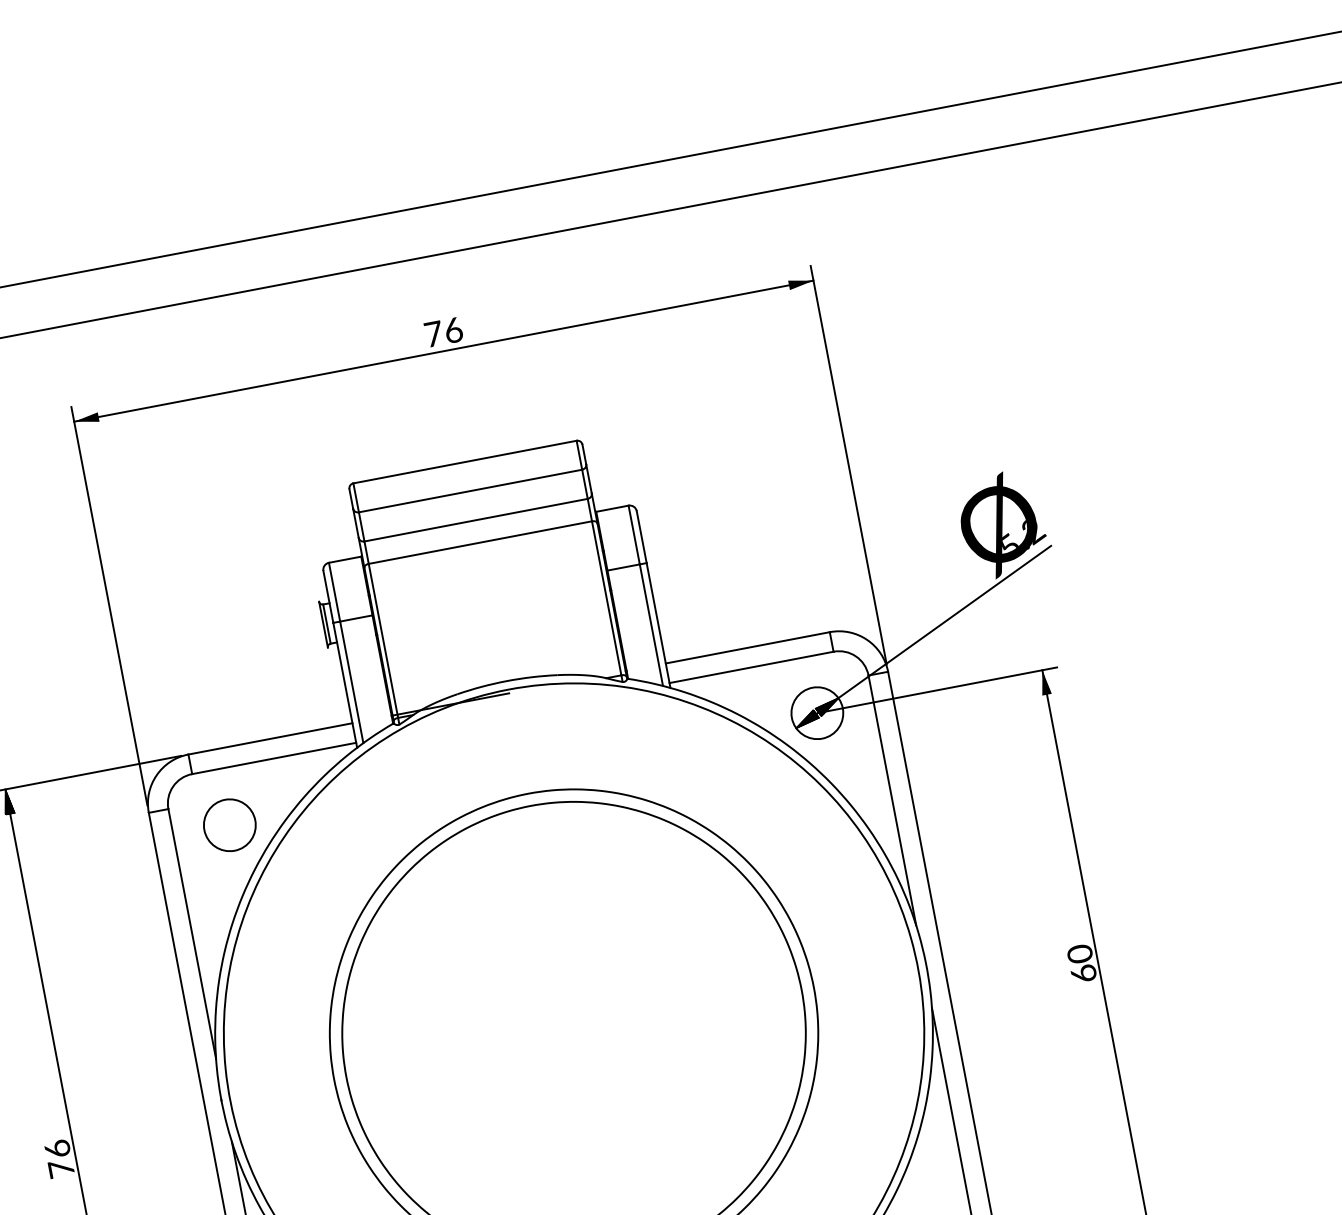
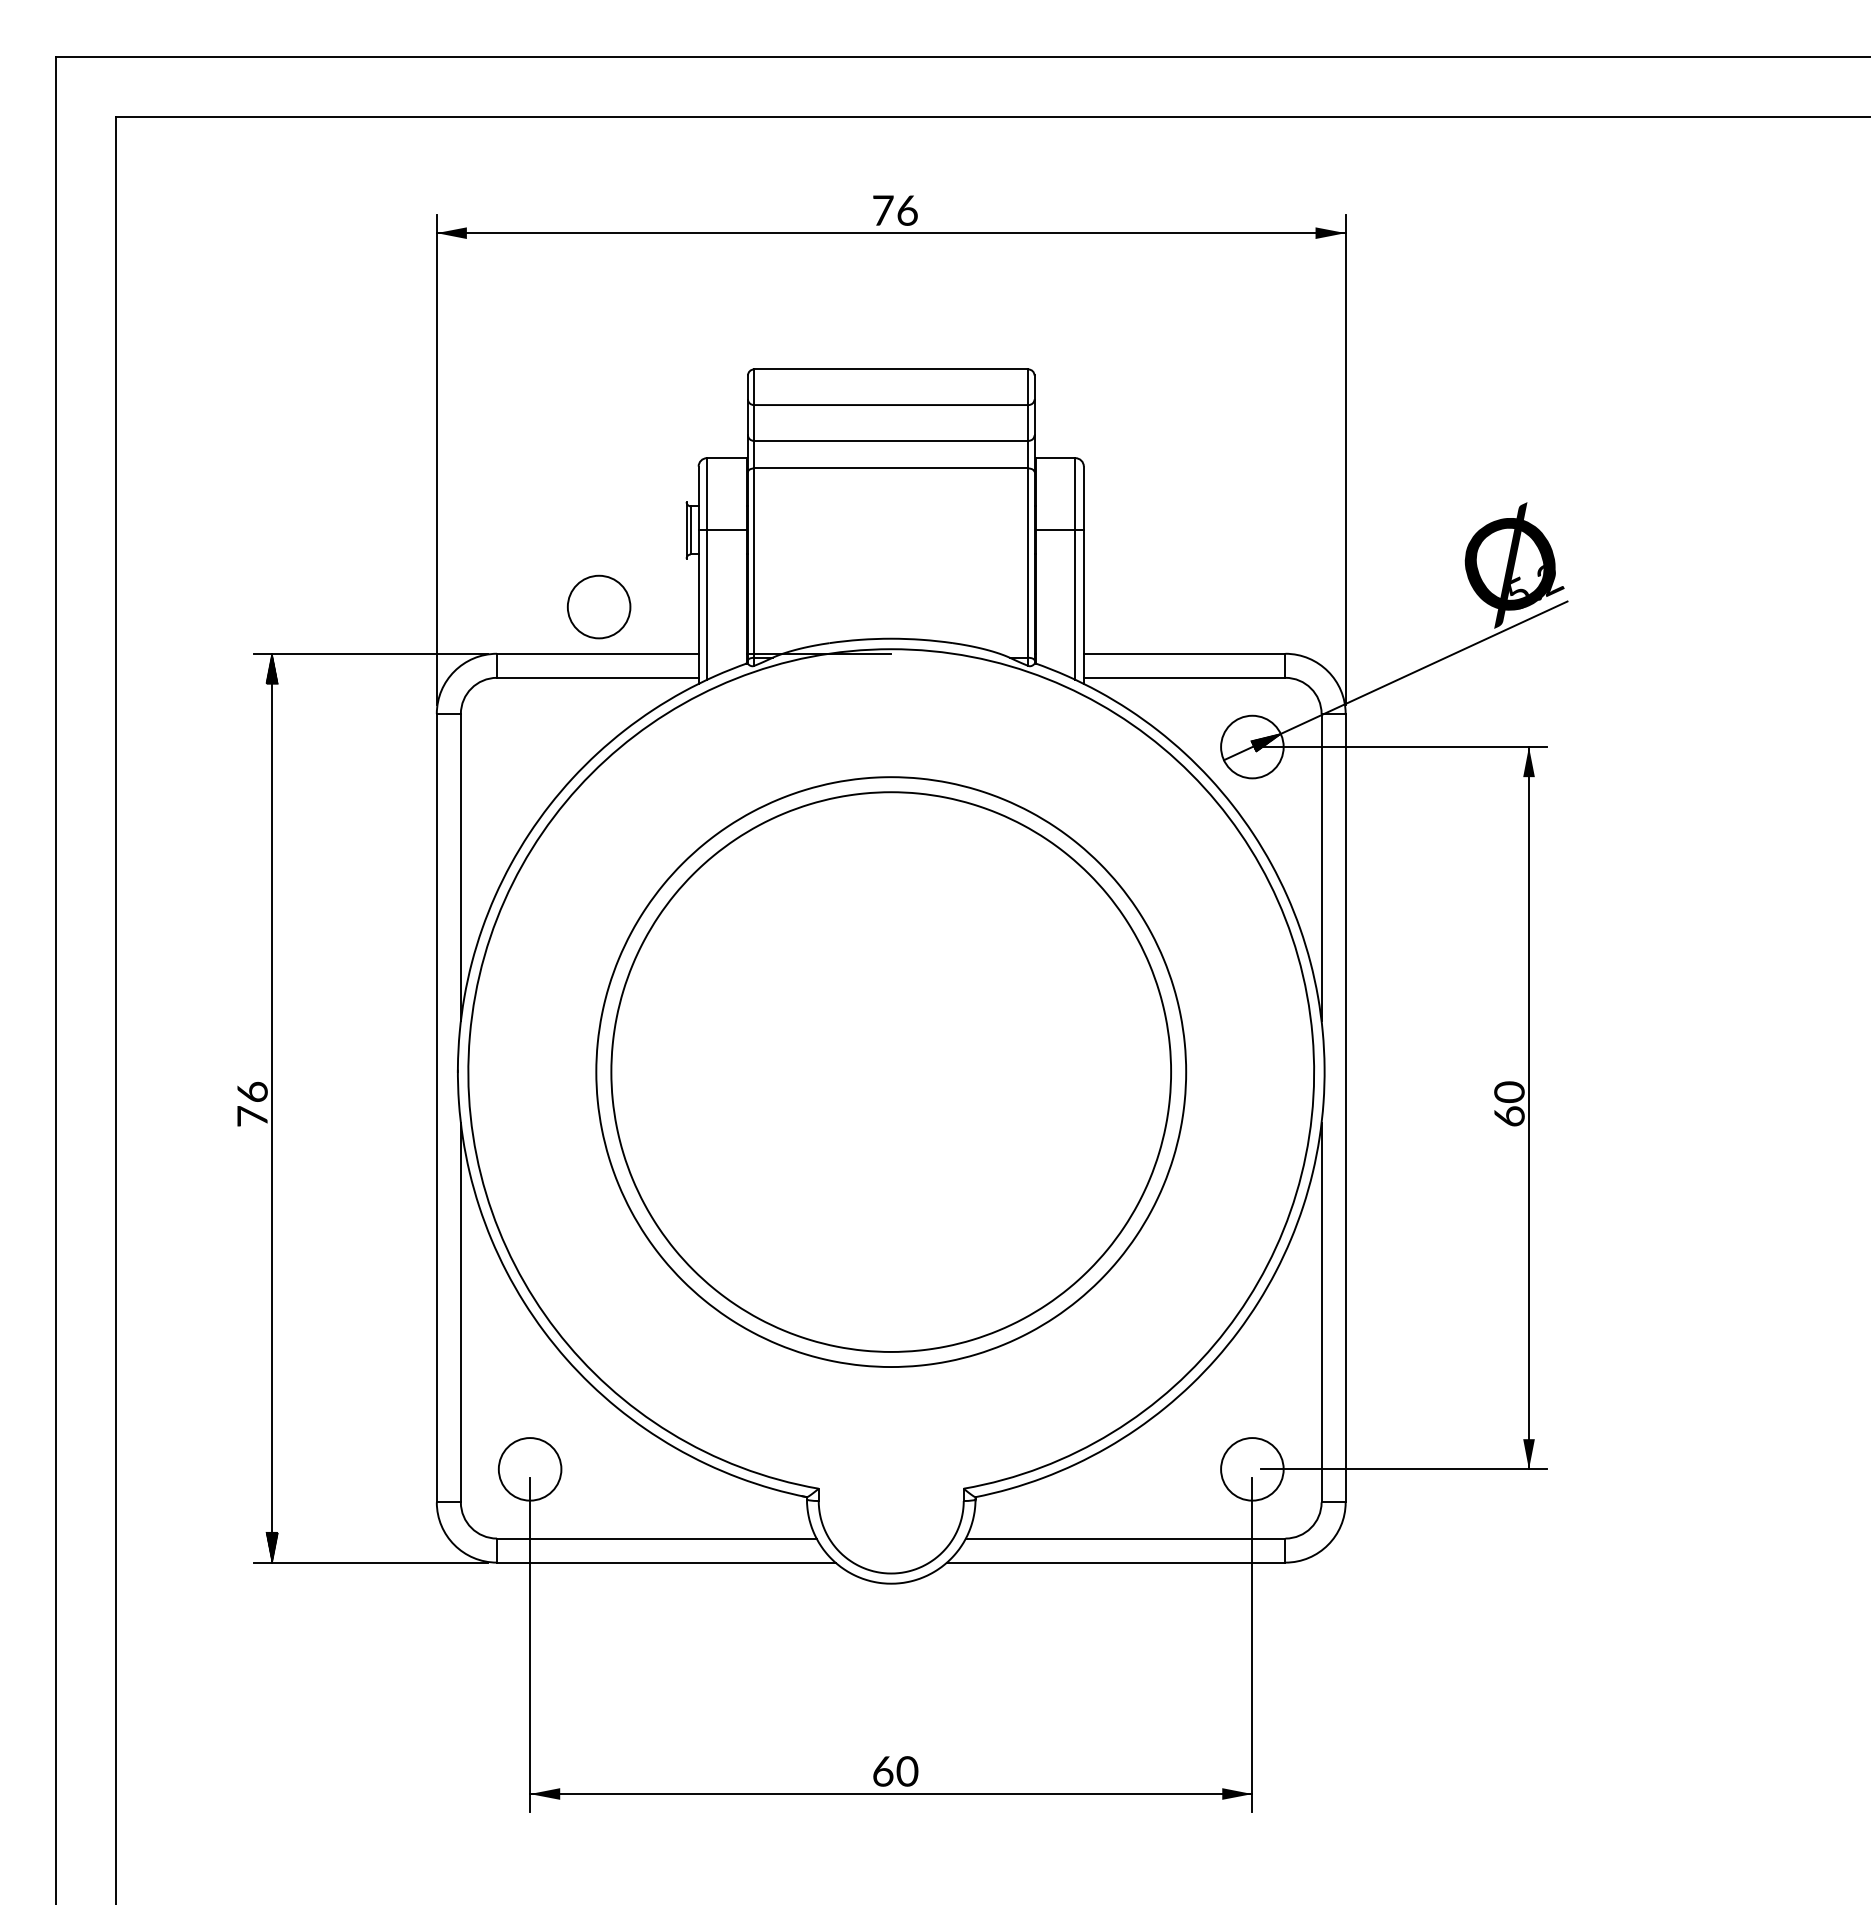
hatch: (806, 718) -> (1238, 751), removed
circle: (229, 824) -> (598, 606), moved

